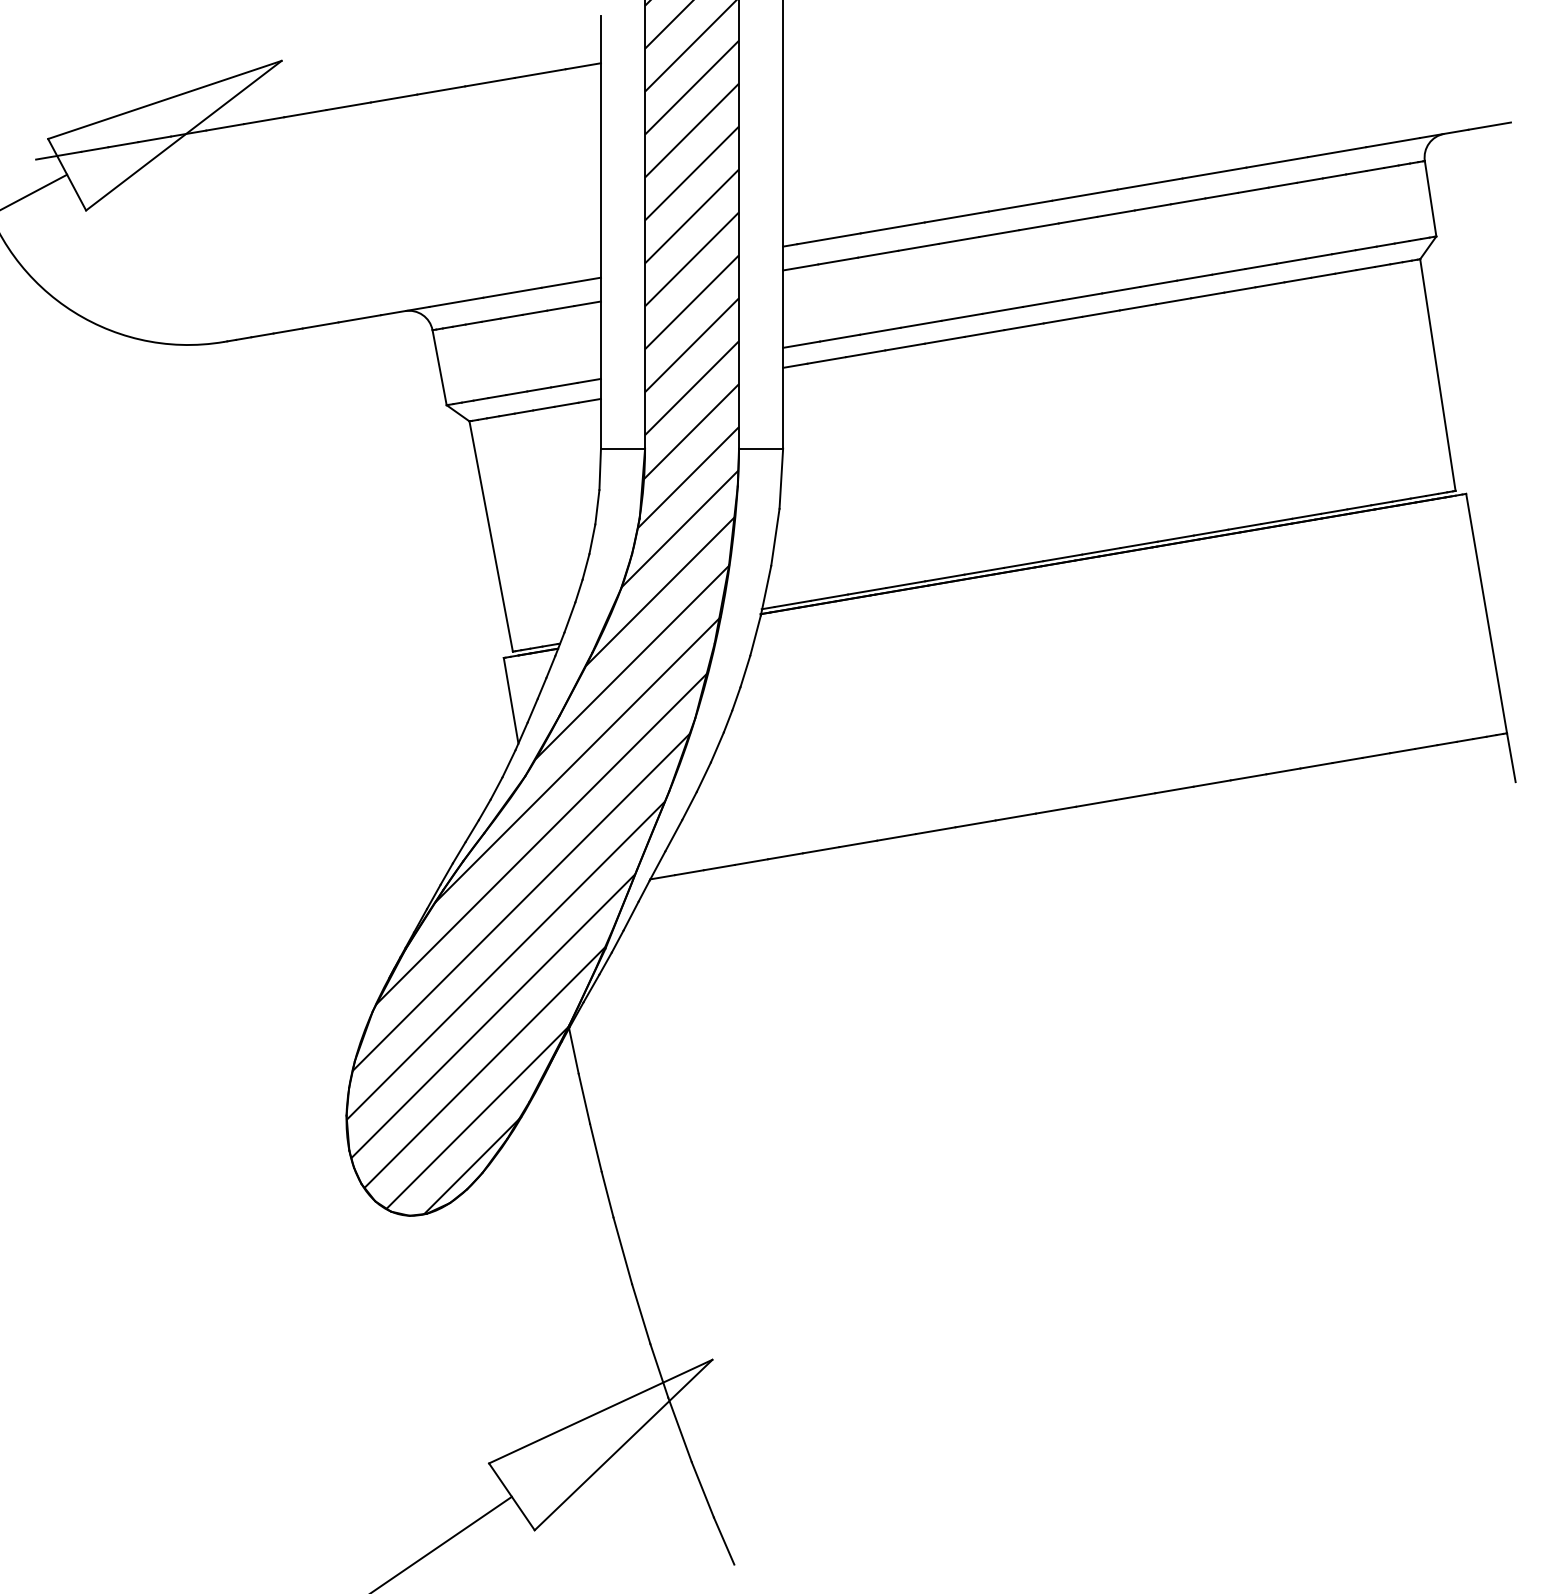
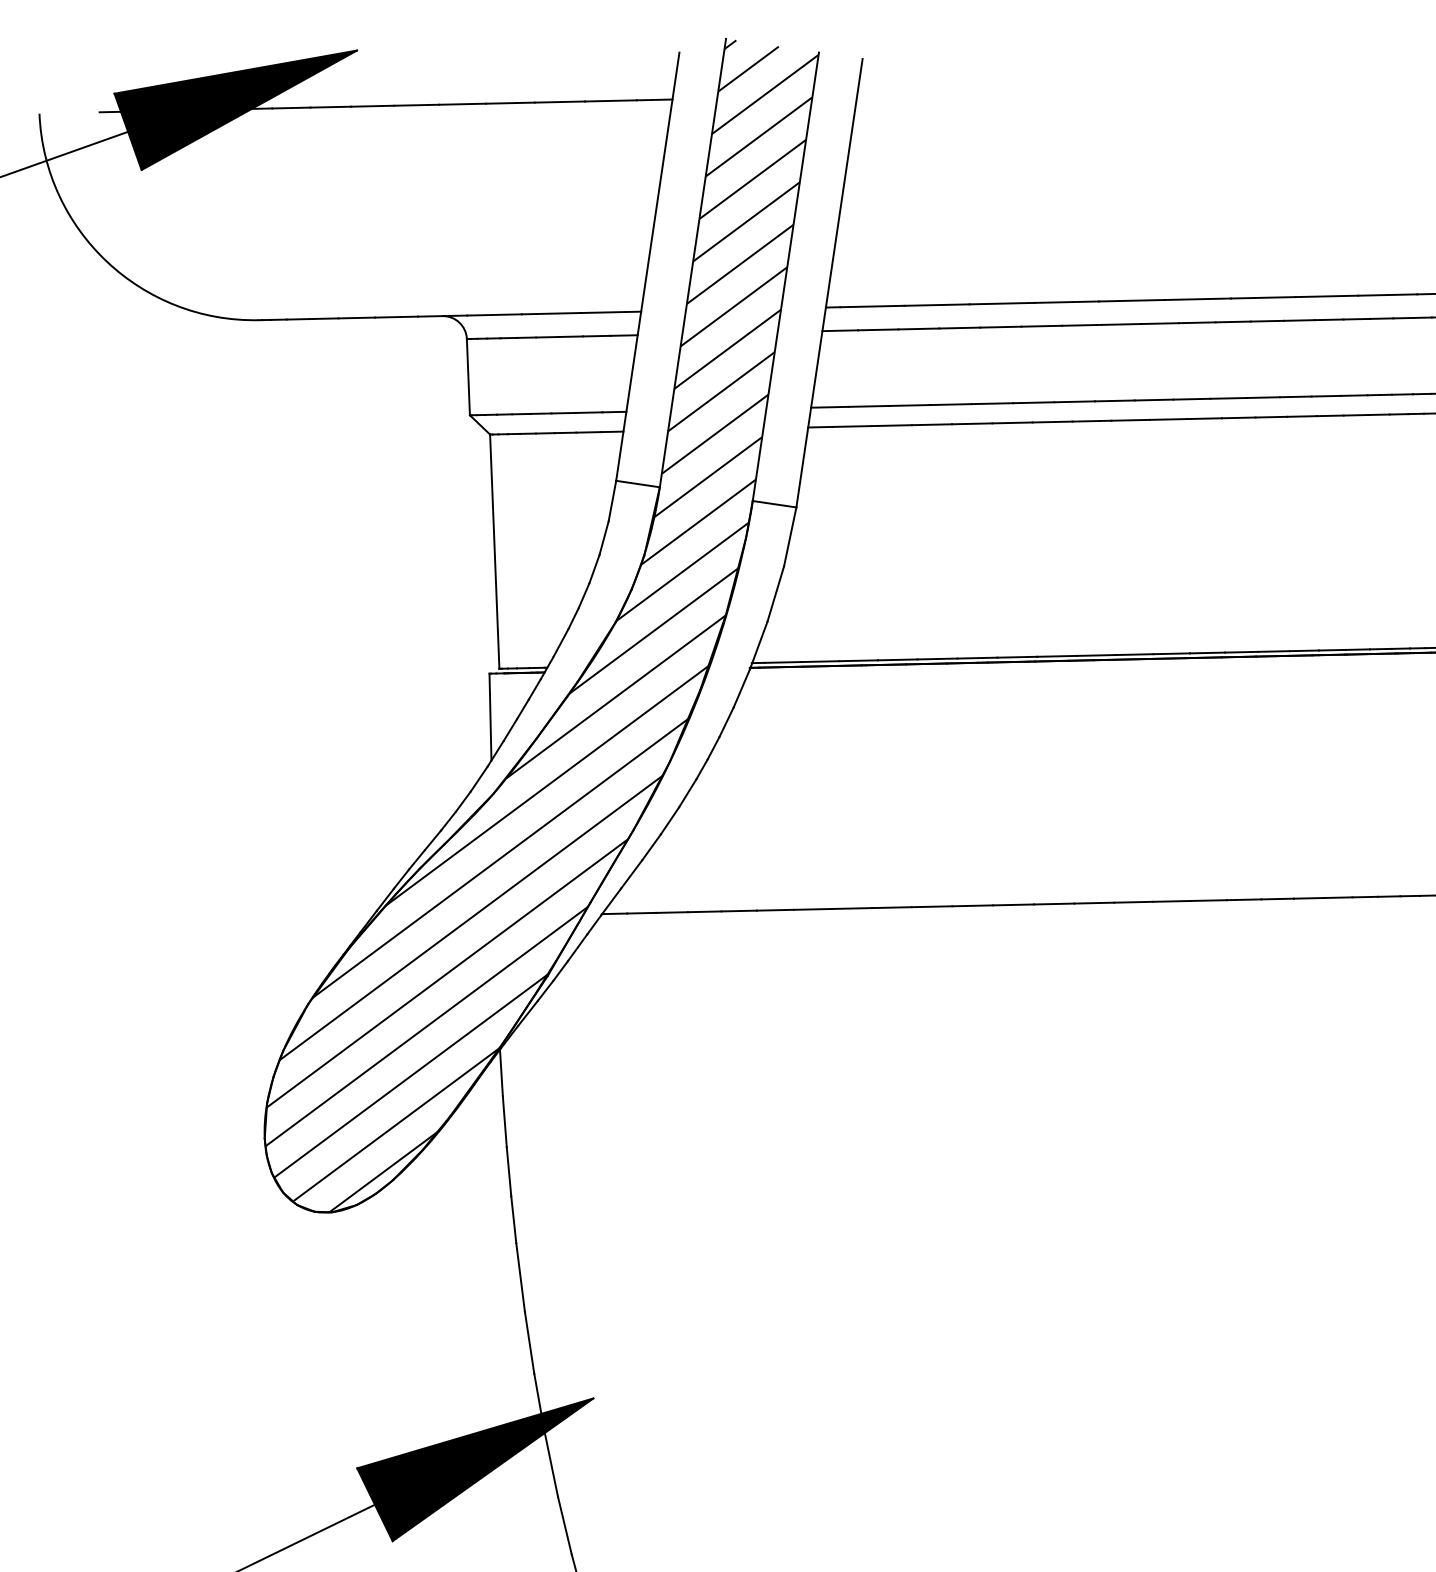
fill: (164, 135) -> (230, 107), added
fill: (600, 1444) -> (470, 1465), added

